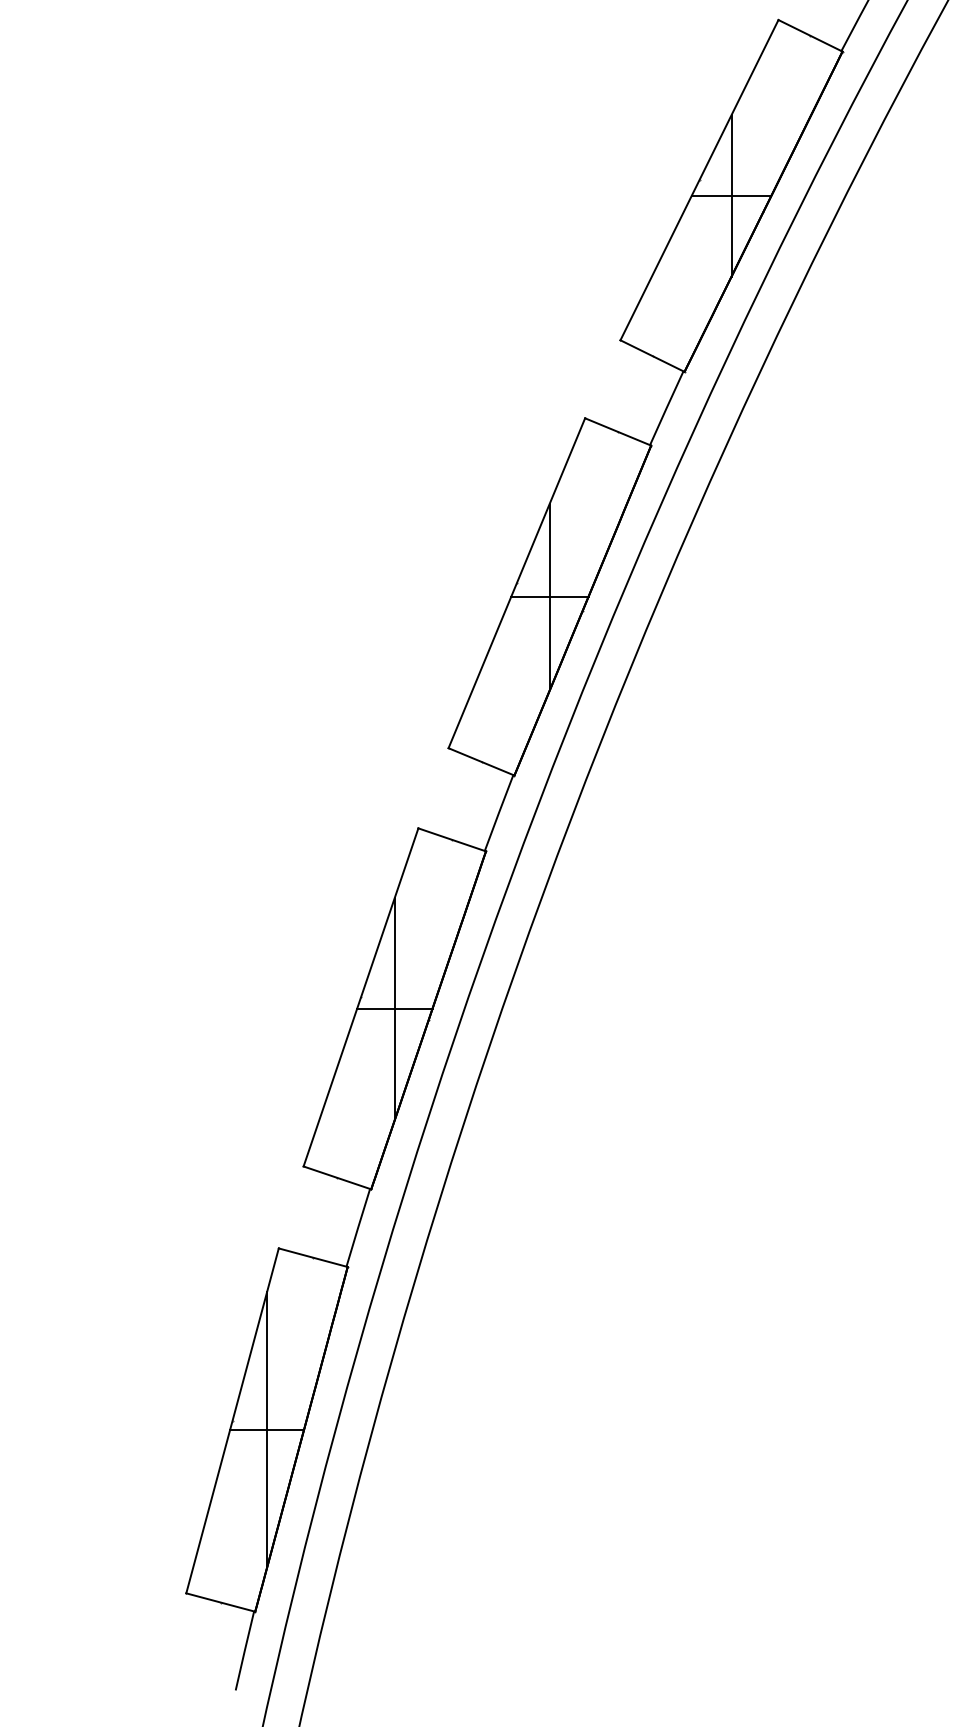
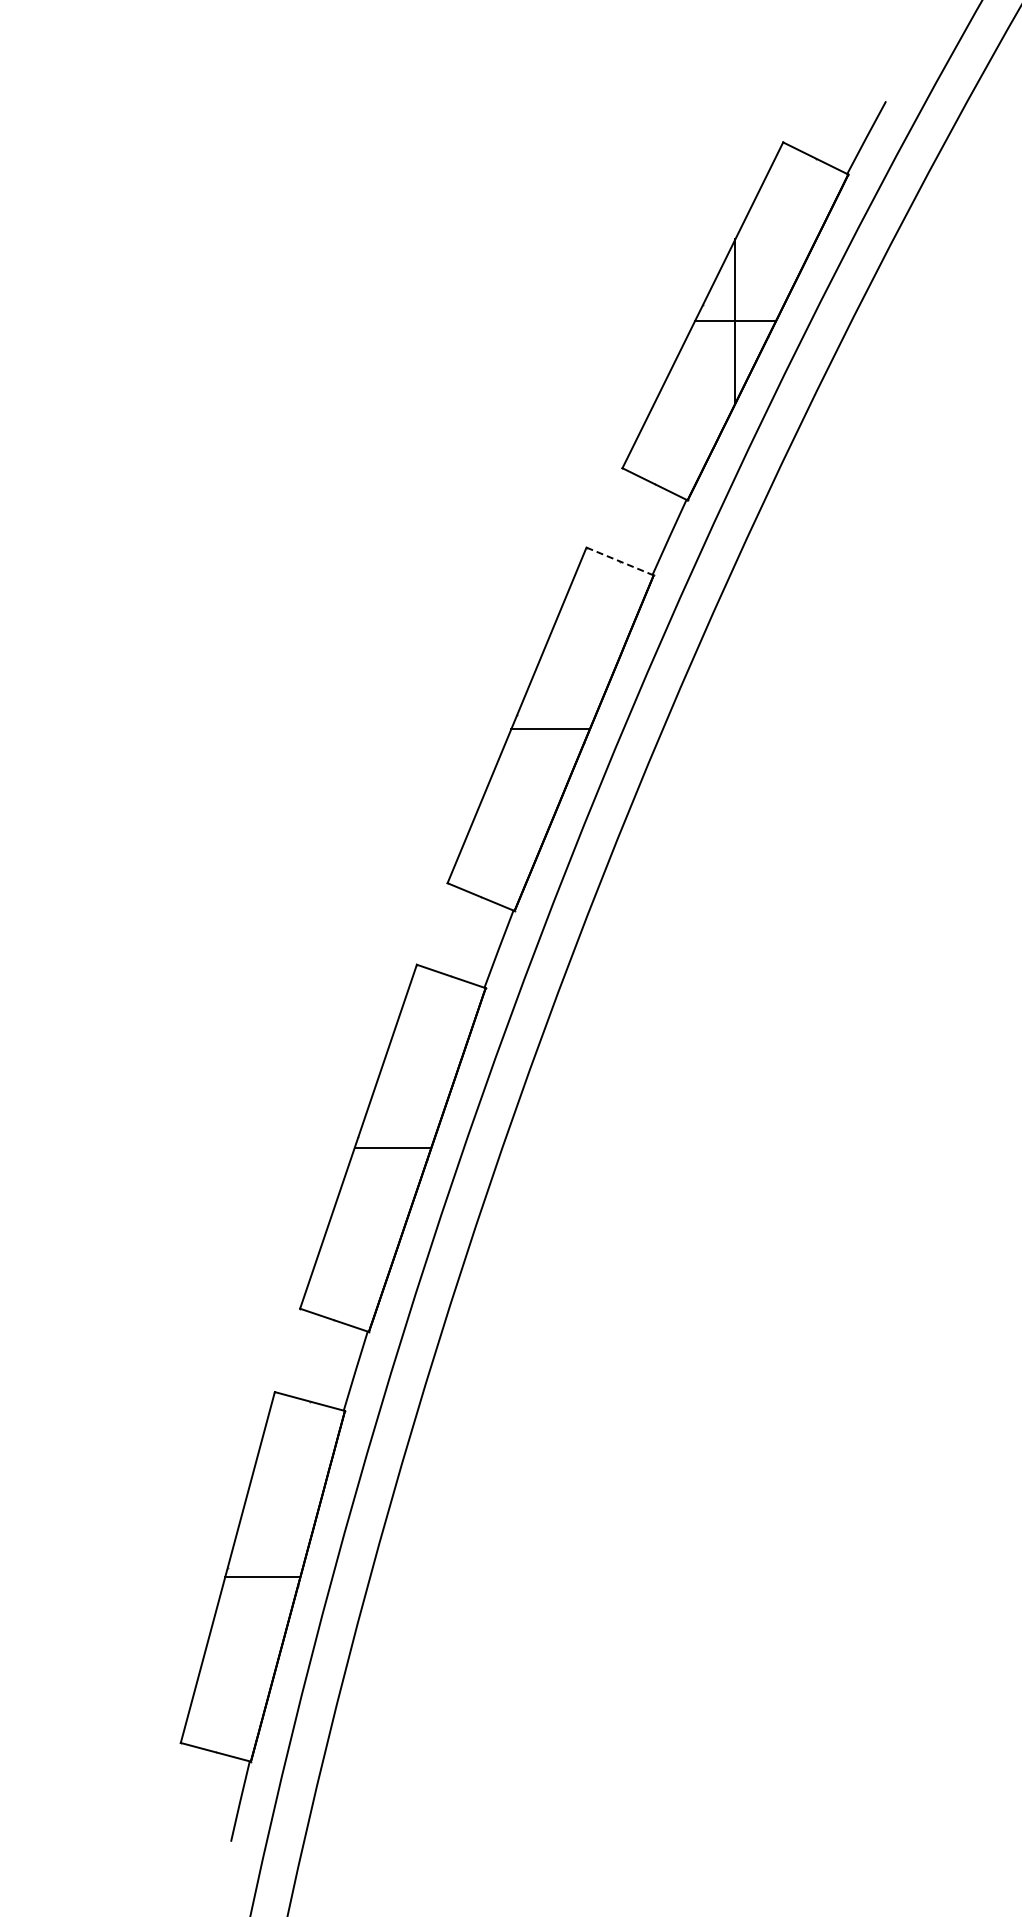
line: (618, 431) -> (620, 561), solid -> dashed
line: (549, 597) -> (550, 729), removed
line: (394, 1008) -> (392, 1148), removed
line: (266, 1429) -> (262, 1576), removed

